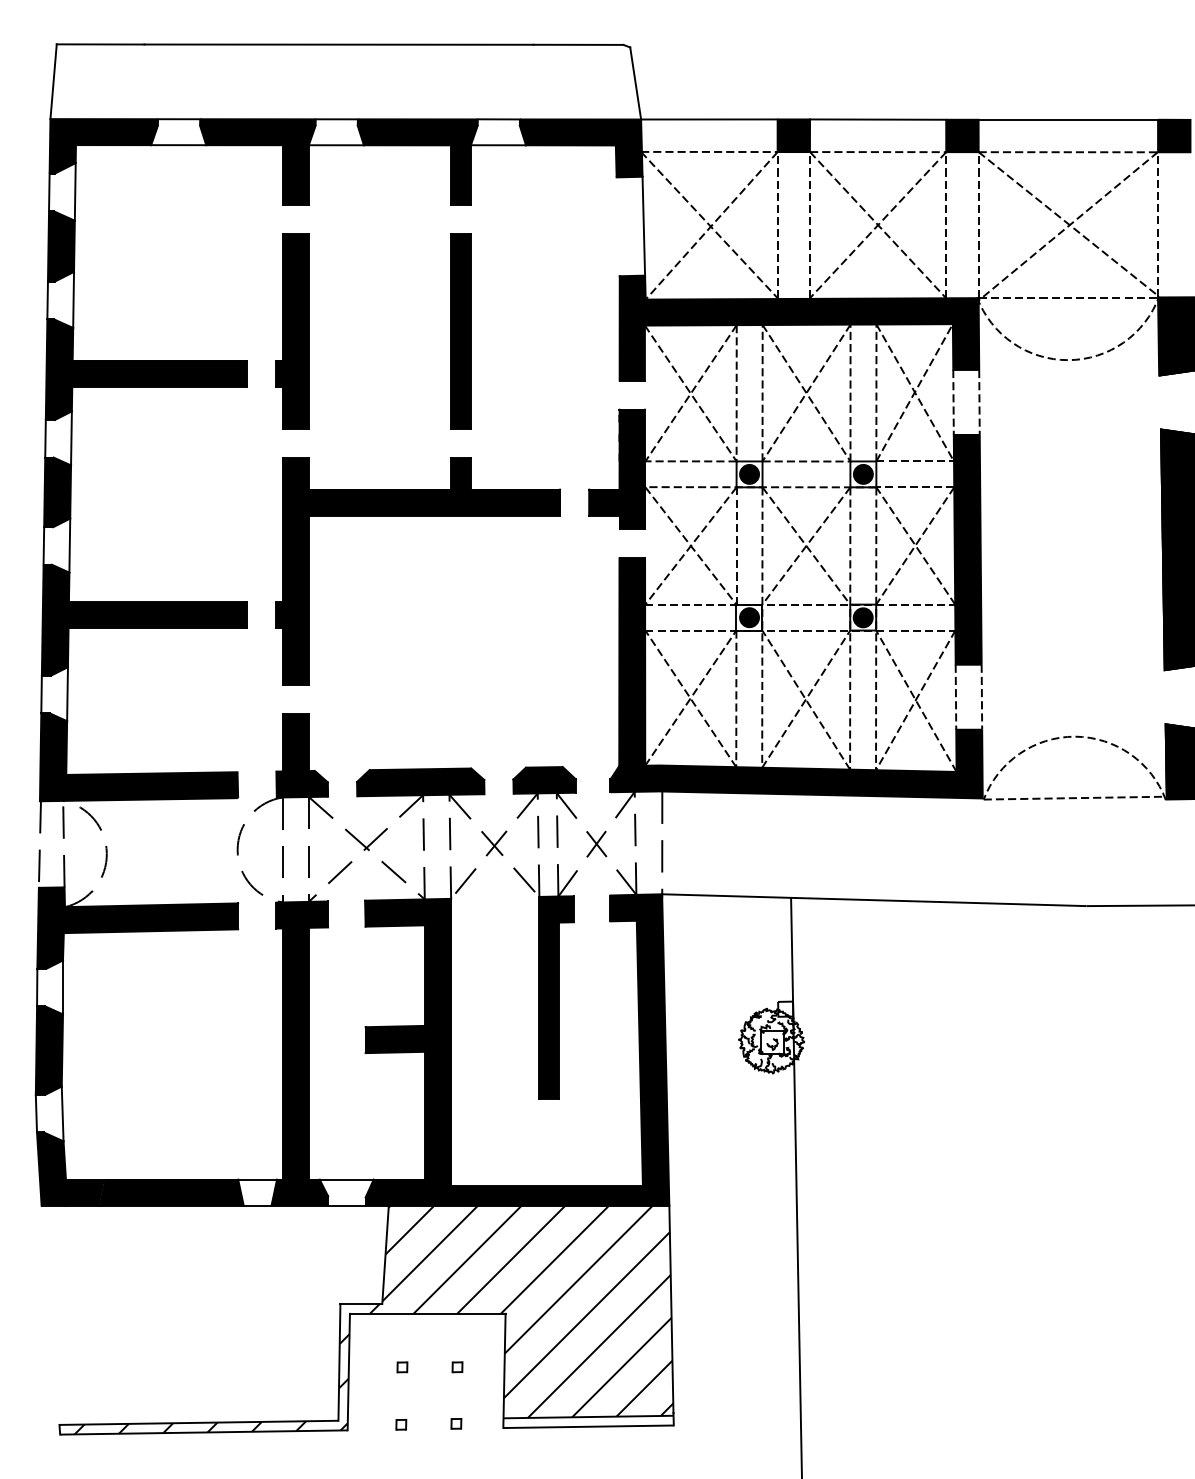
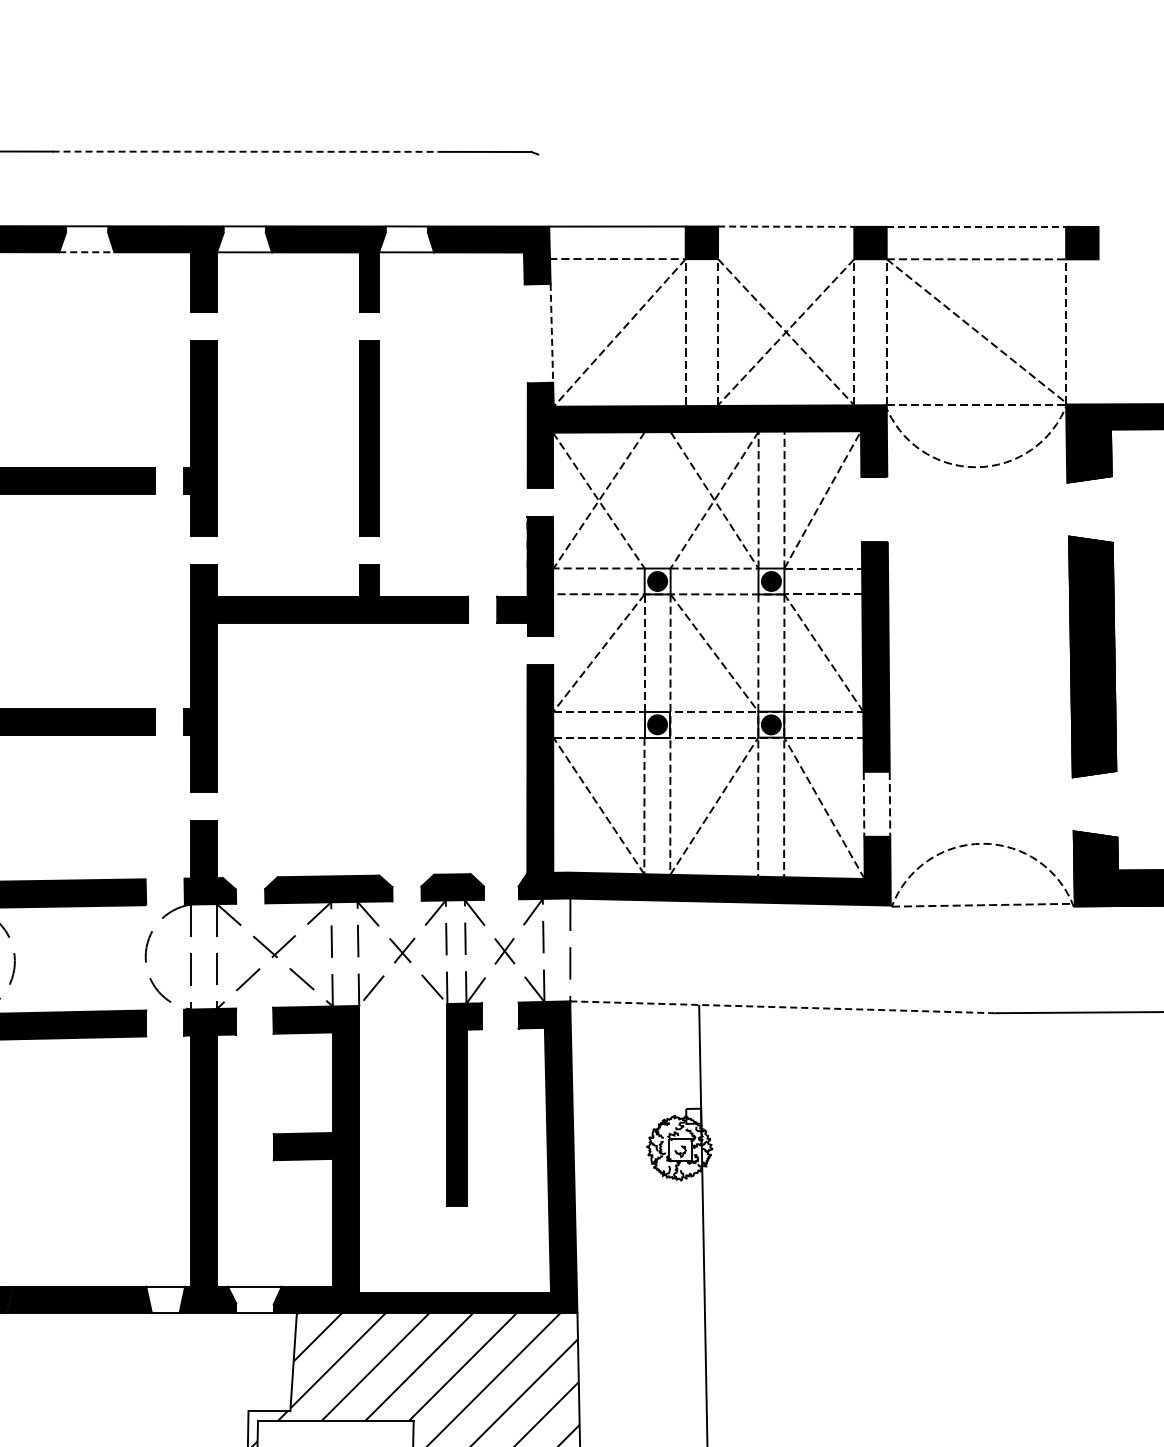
line: (338, 44) -> (246, 151), solid -> dashed
line: (635, 83) -> (543, 190), removed
line: (878, 119) -> (786, 226), solid -> dashed
line: (1068, 119) -> (976, 226), solid -> dashed
line: (178, 145) -> (86, 252), solid -> dashed
line: (878, 152) -> (786, 259), removed
line: (709, 224) -> (617, 331), removed
line: (643, 226) -> (551, 333), solid -> dashed
line: (1068, 226) -> (976, 333), removed
line: (915, 392) -> (823, 499), removed
line: (736, 393) -> (644, 500), removed
line: (762, 393) -> (670, 500), removed
line: (953, 401) -> (861, 508), removed
line: (979, 401) -> (887, 508), removed
line: (690, 545) -> (598, 652), removed
line: (806, 545) -> (714, 652), removed
line: (915, 545) -> (823, 652), removed
line: (690, 697) -> (598, 804), removed
line: (806, 699) -> (714, 806), removed
line: (915, 700) -> (823, 807), removed
line: (873, 900) -> (781, 1007), solid -> dashed

